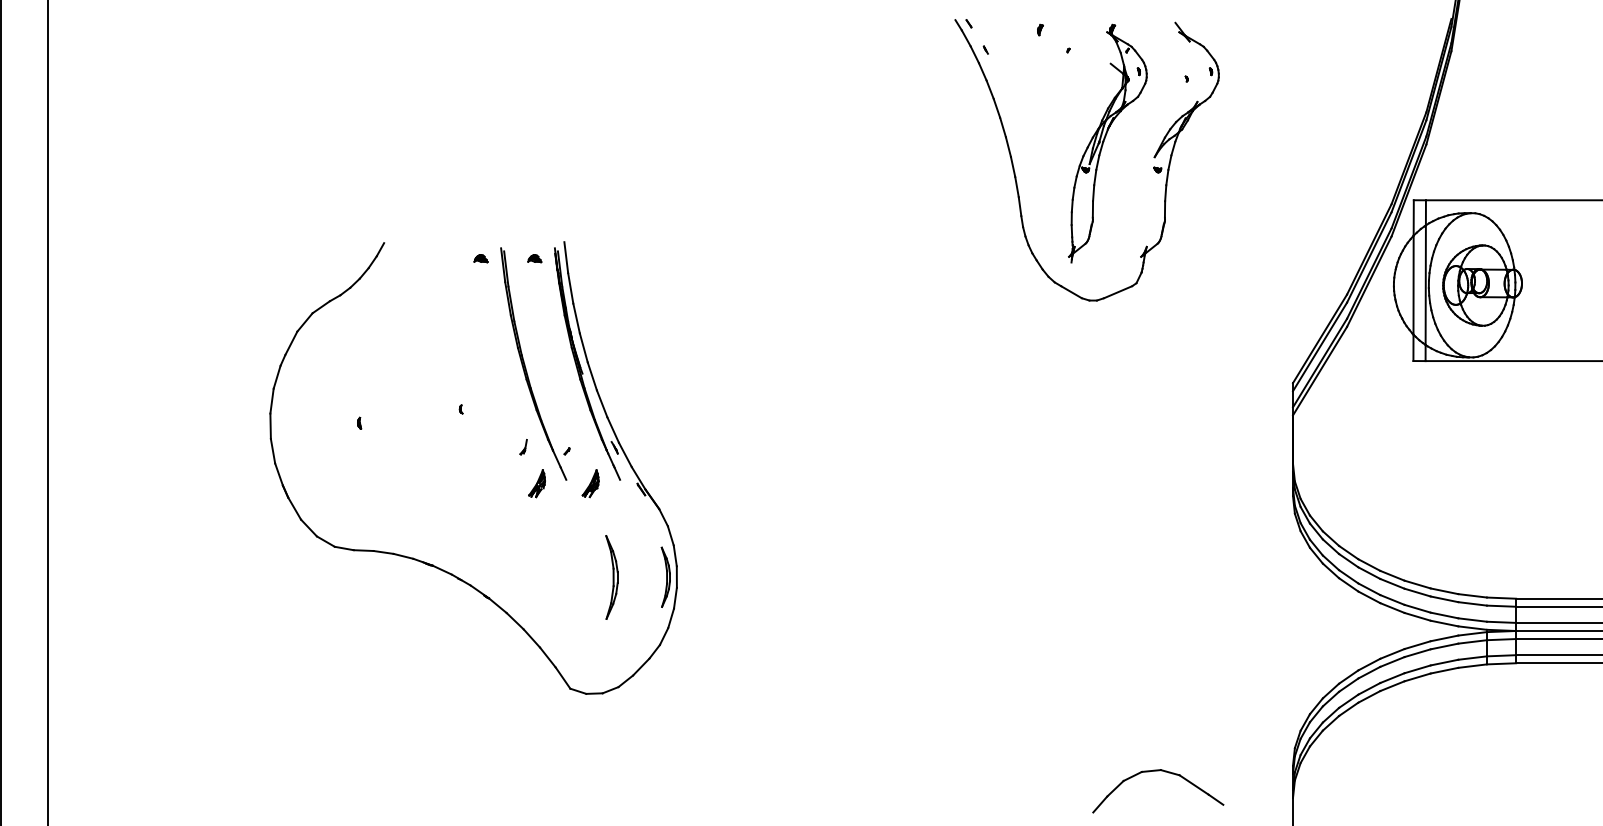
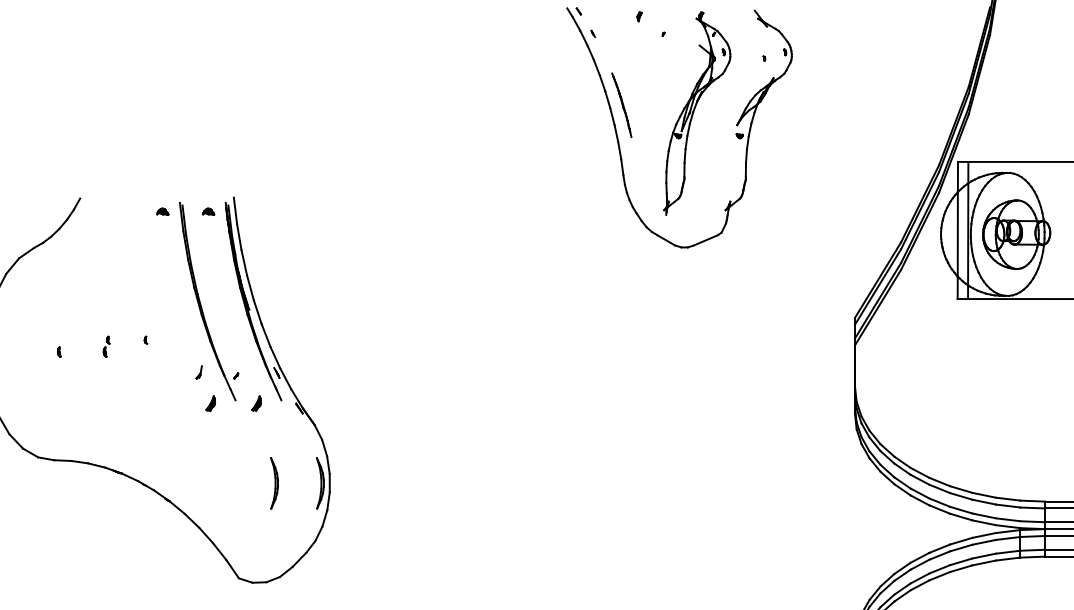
part: (1019, 133) -> (621, 105), added
part: (414, 416) -> (106, 346), added
part: (537, 483) -> (210, 403), size x0.62
part: (591, 483) -> (256, 403), size x0.62
part: (612, 576) -> (274, 482), size x0.71

